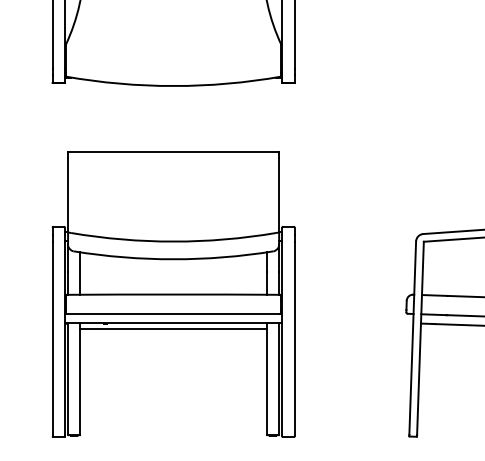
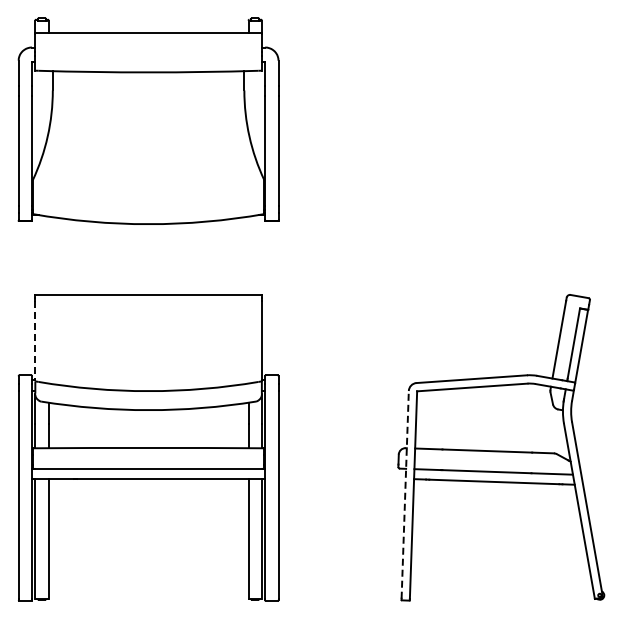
line: (68, 195) -> (35, 341), solid -> dashed
line: (173, 329) -> (148, 485), removed
line: (412, 337) -> (405, 494), solid -> dashed

